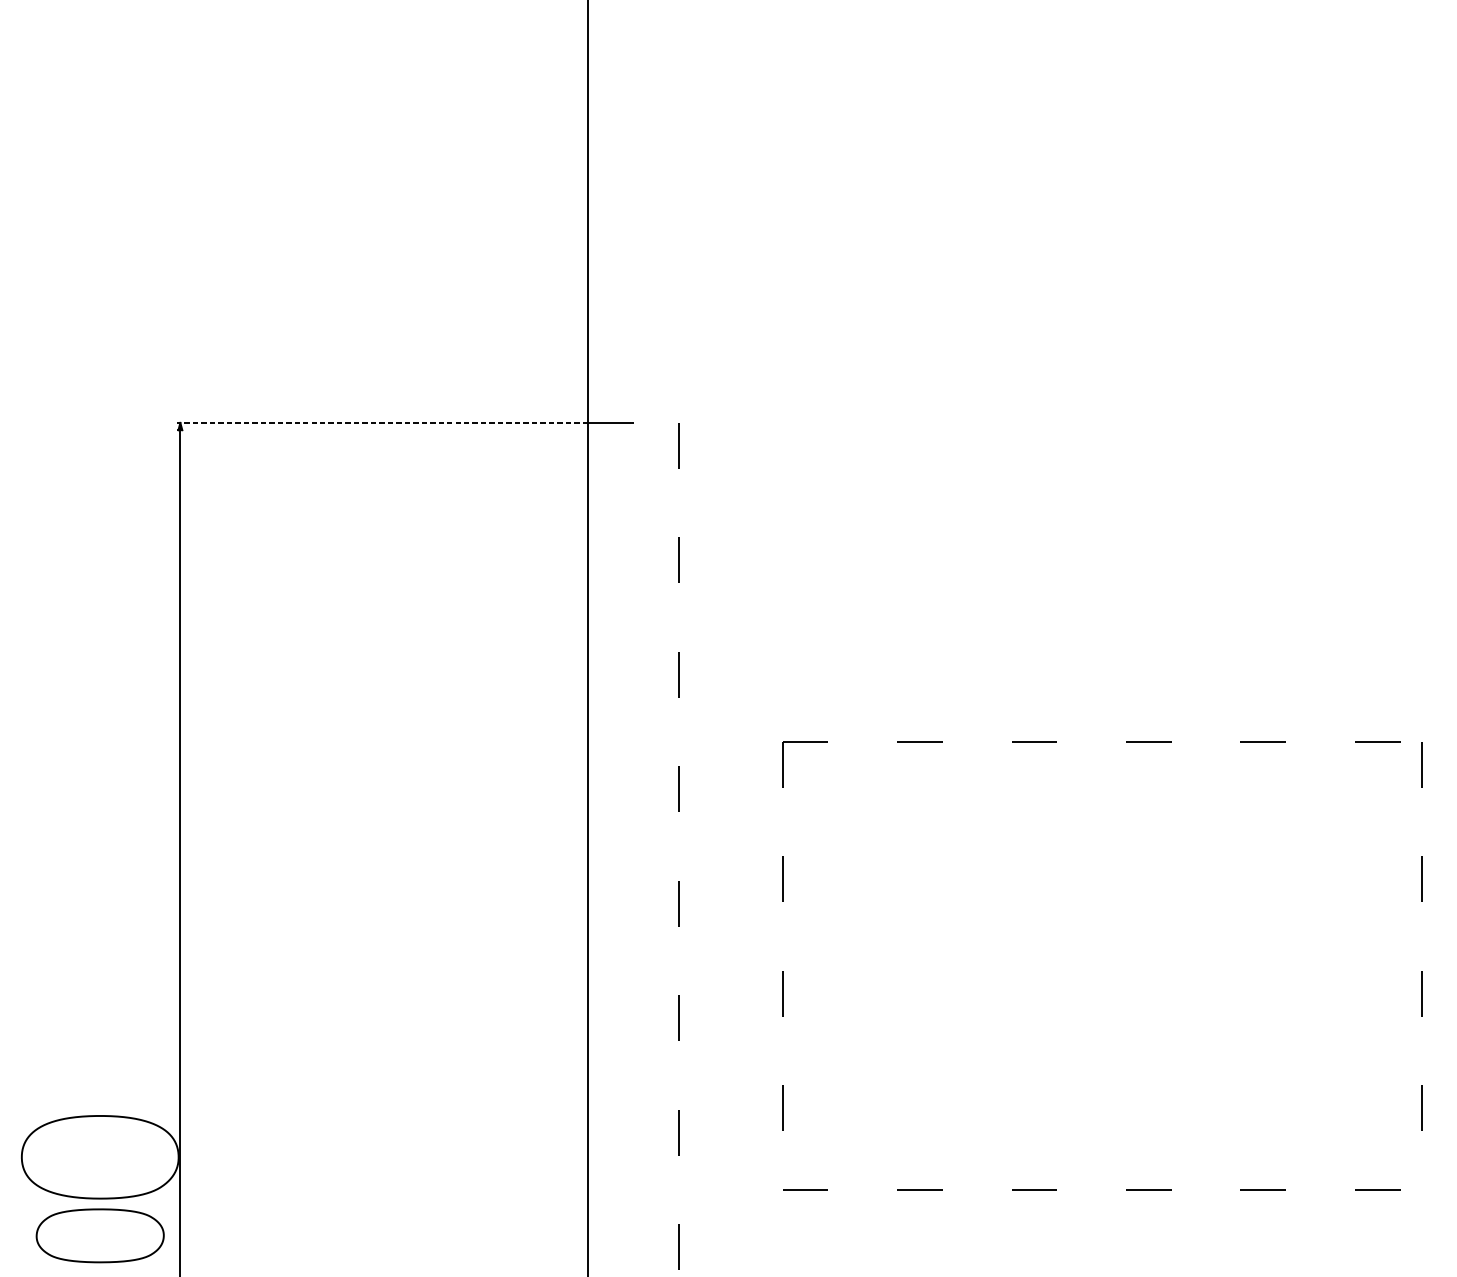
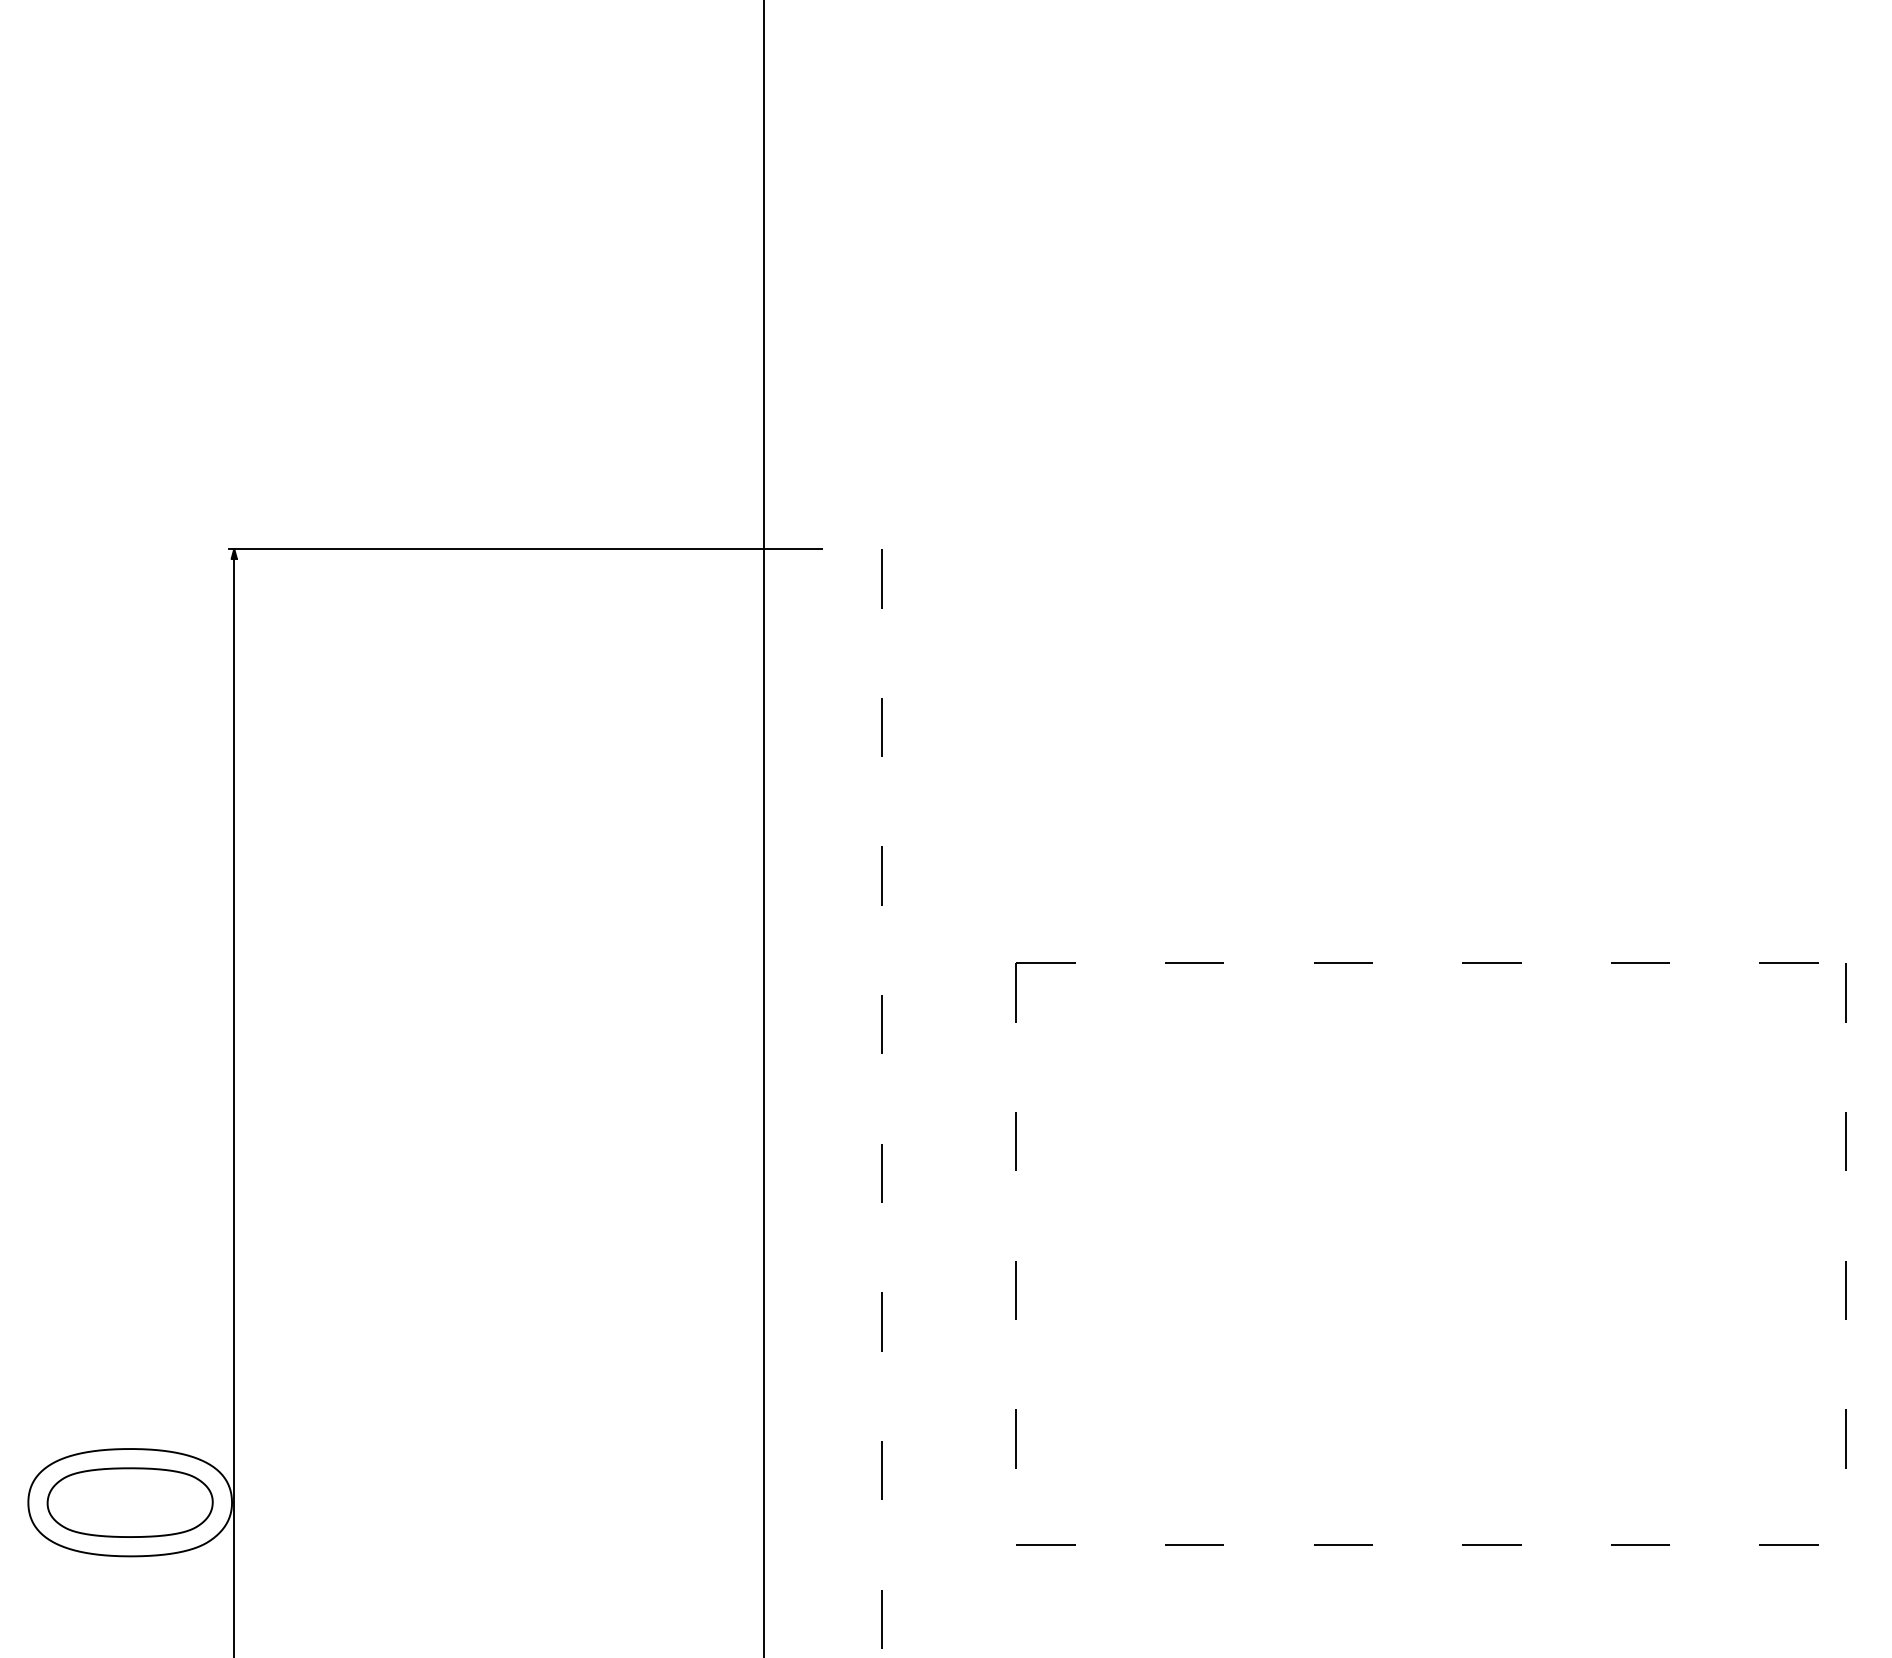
line: (381, 423) -> (495, 549), dashed -> solid
part: (99, 1235) -> (129, 1502), moved

